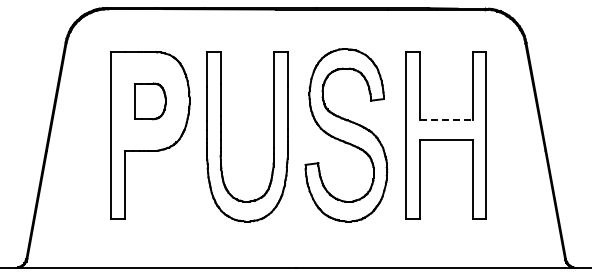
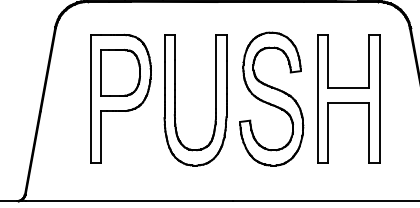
part: (150, 101) -> (120, 73), size x1.67
line: (446, 120) -> (349, 87), dashed -> solid

